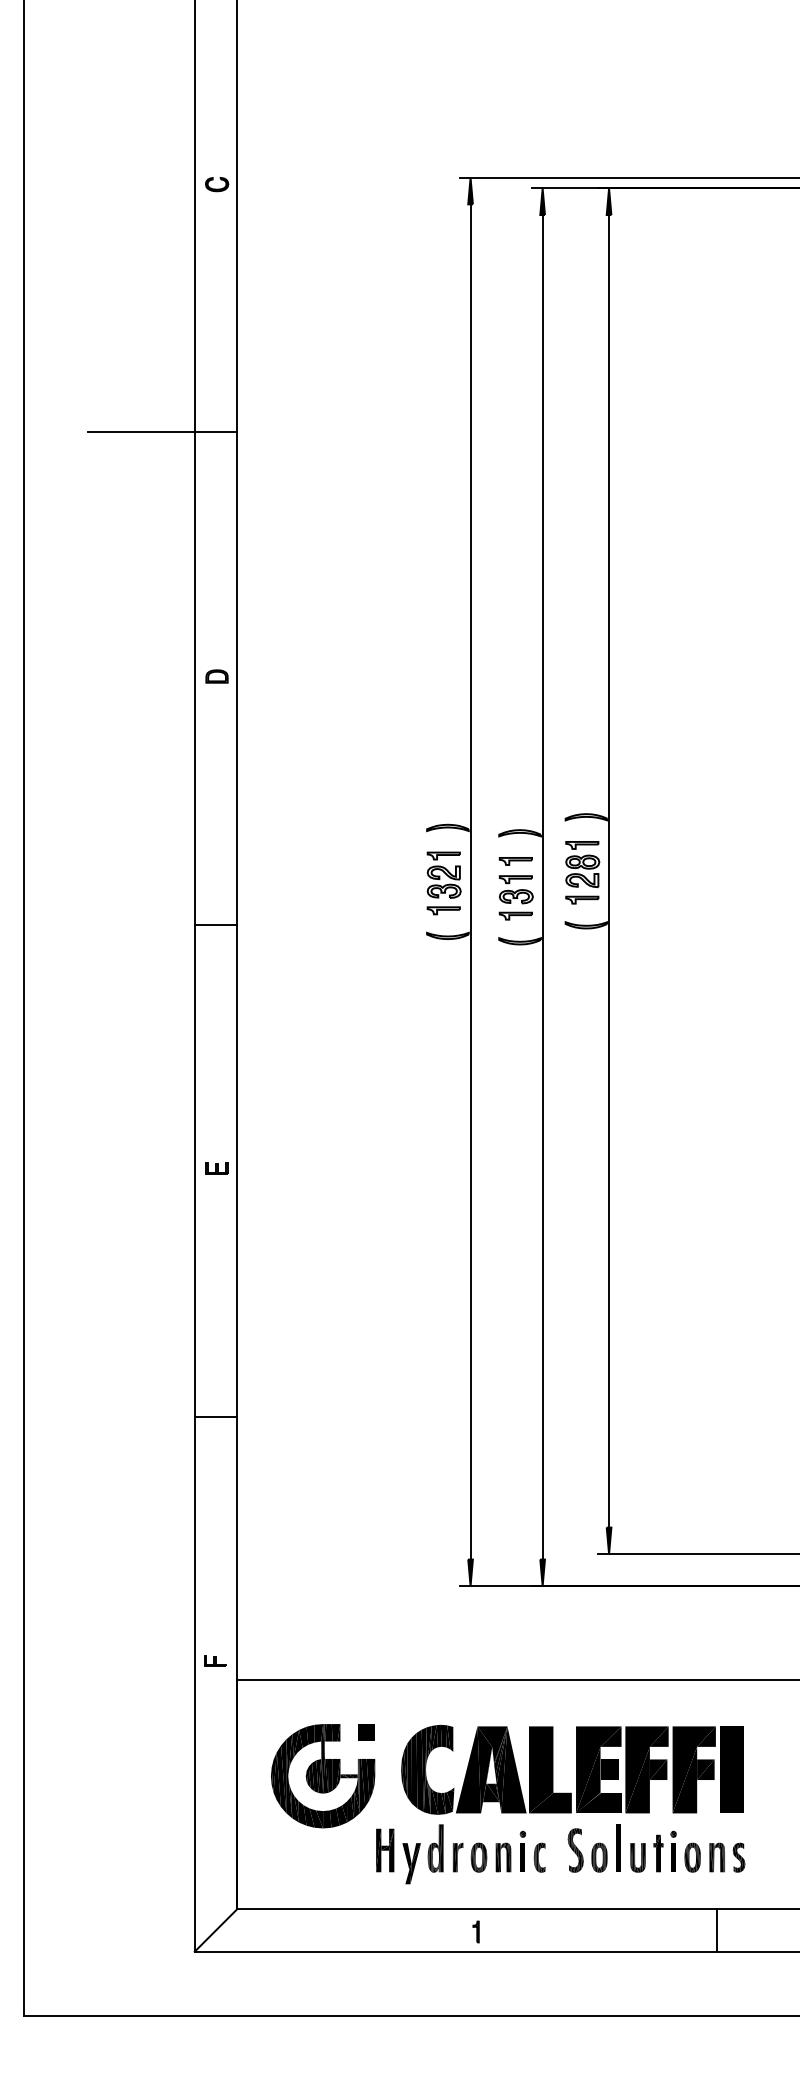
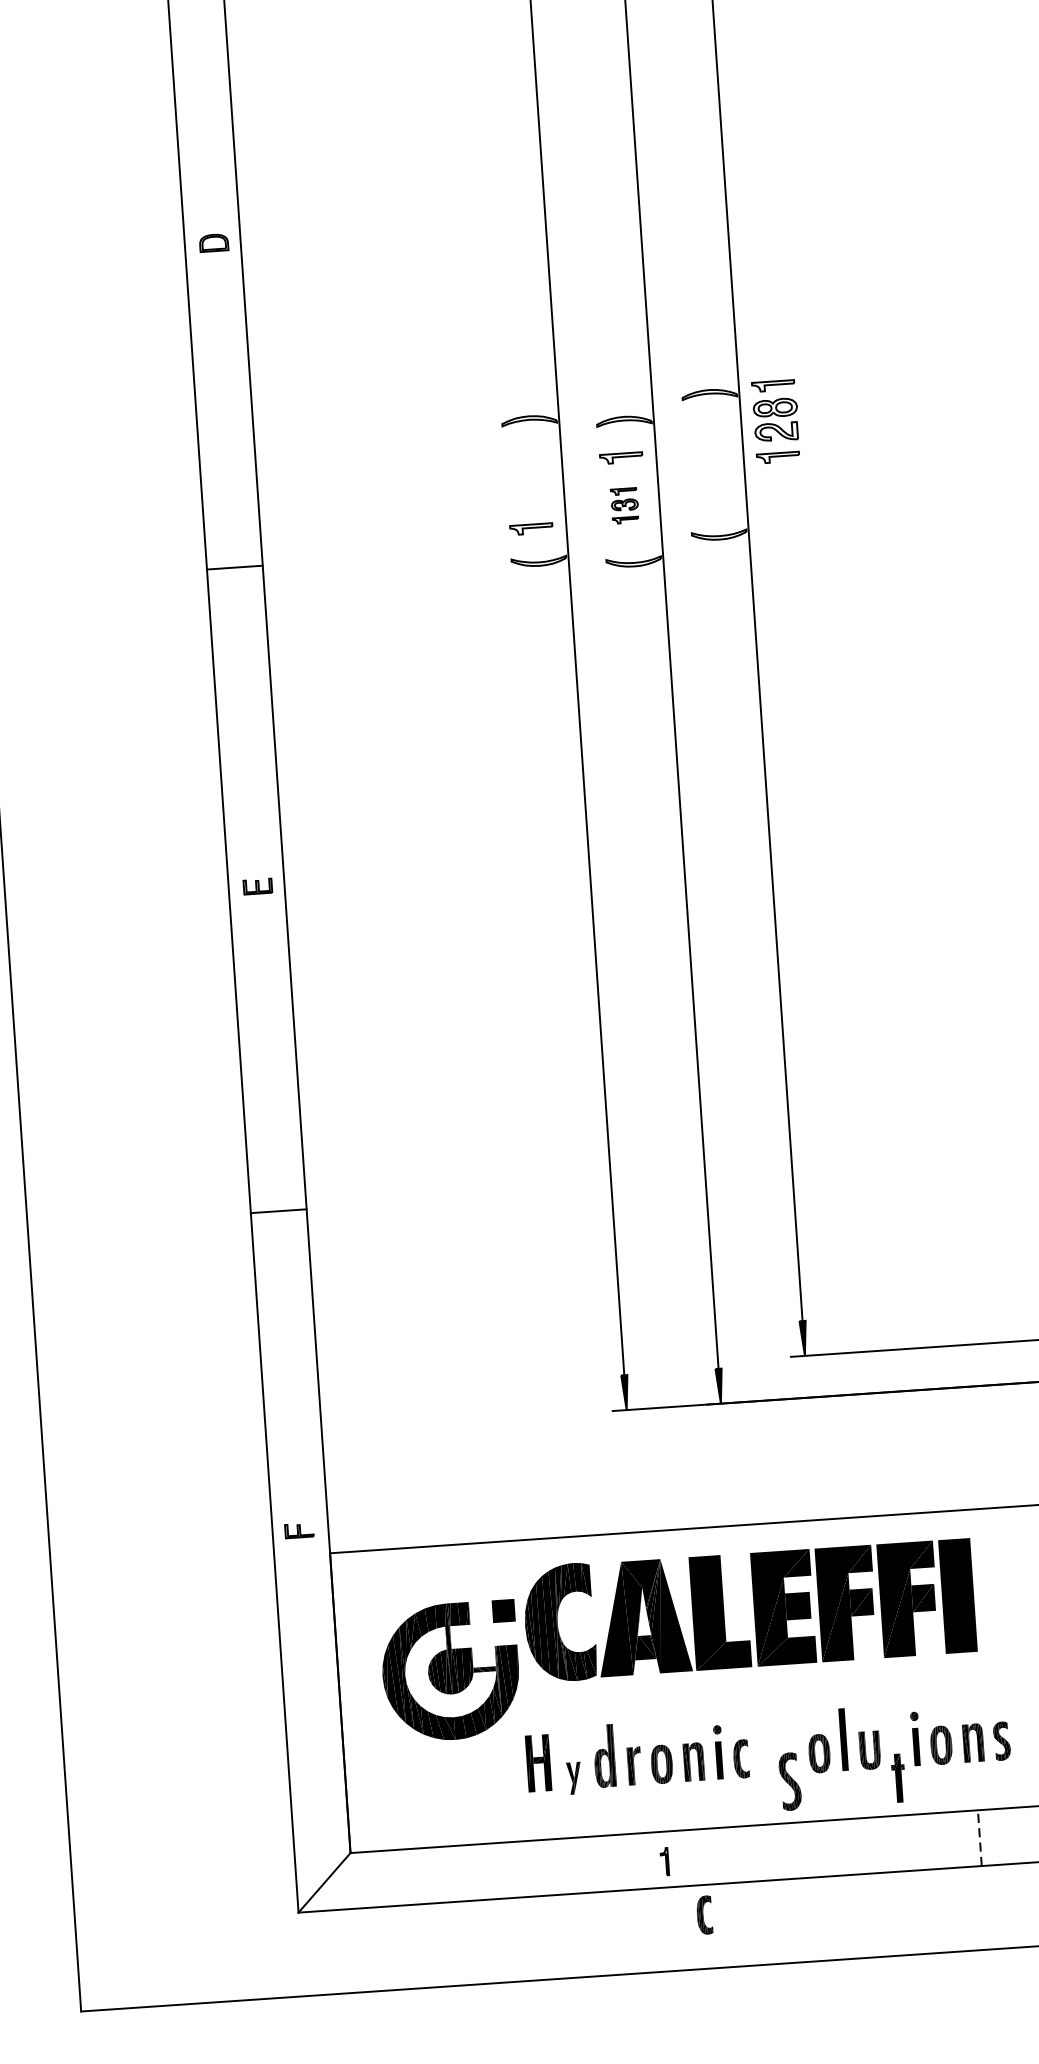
part: (582, 872) -> (775, 421), moved
part: (443, 874) -> (527, 481), removed
part: (515, 897) -> (624, 505), size x0.6
part: (572, 1769) -> (749, 1609), moved
part: (575, 1850) -> (789, 1781), moved
part: (658, 1853) -> (898, 1778), moved
part: (411, 1863) -> (574, 1777), size x0.6
line: (717, 1929) -> (980, 1837), solid -> dashed
part: (503, 1974) -> (704, 1914), added

